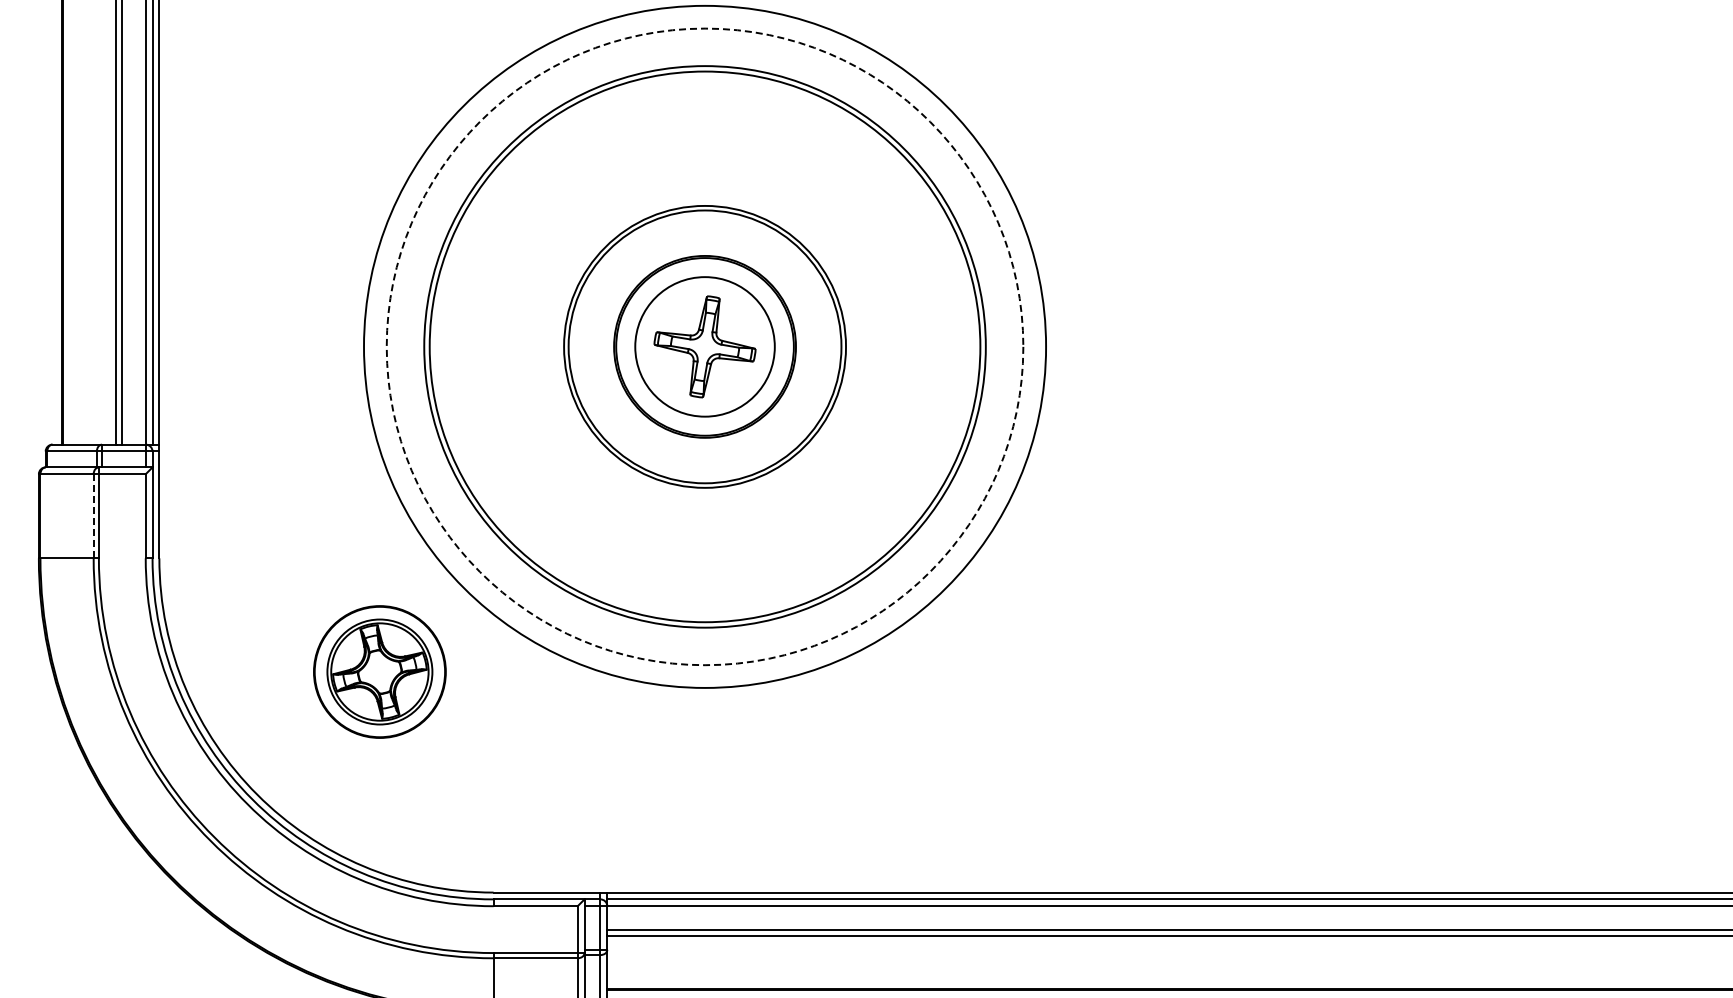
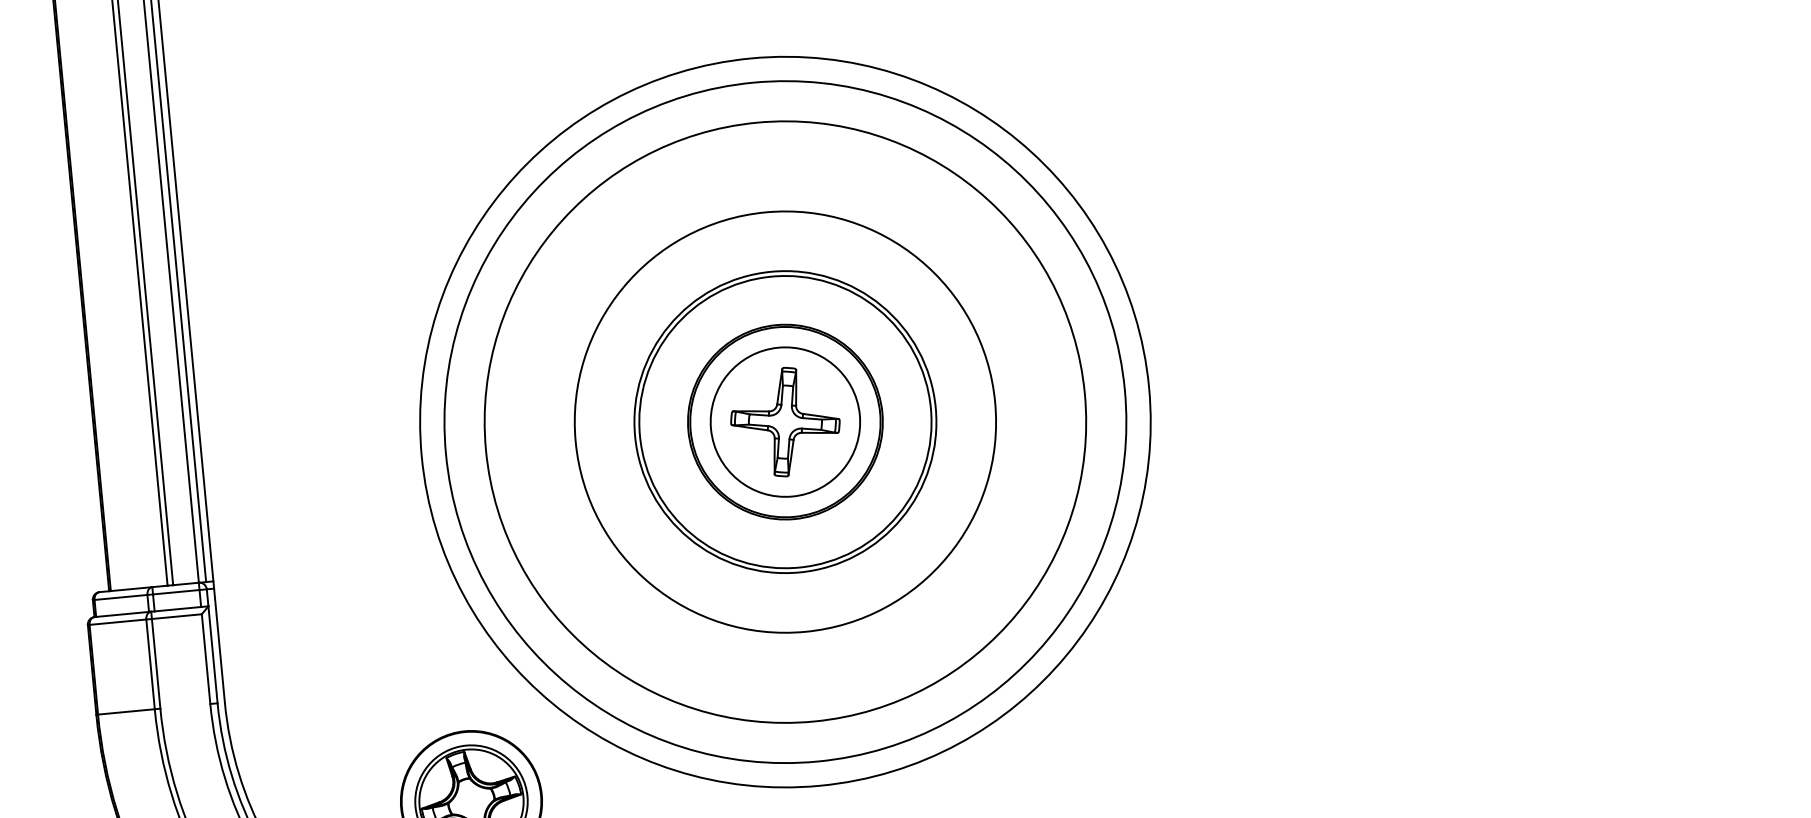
circle: (704, 346) -> (784, 421), dashed -> solid
circle: (704, 346) -> (784, 421), size x0.71
line: (93, 516) -> (150, 664), dashed -> solid

